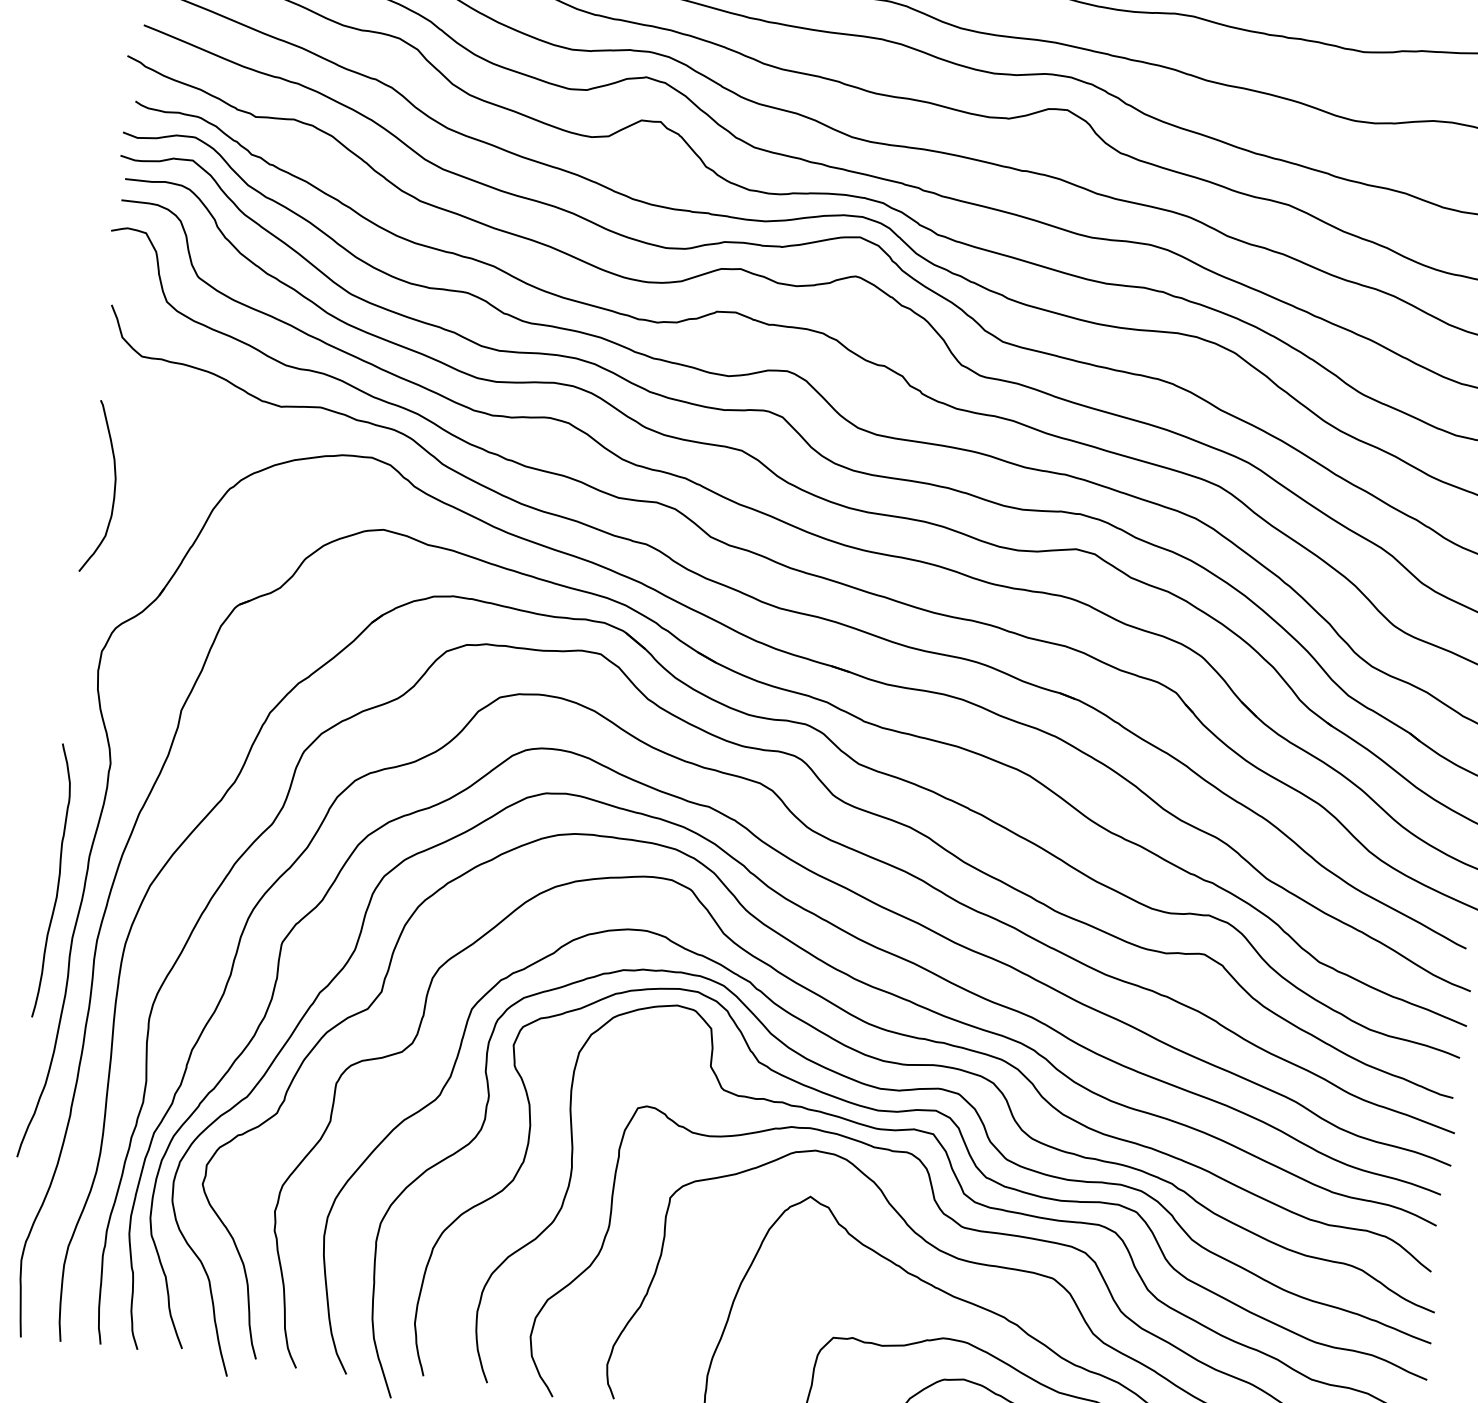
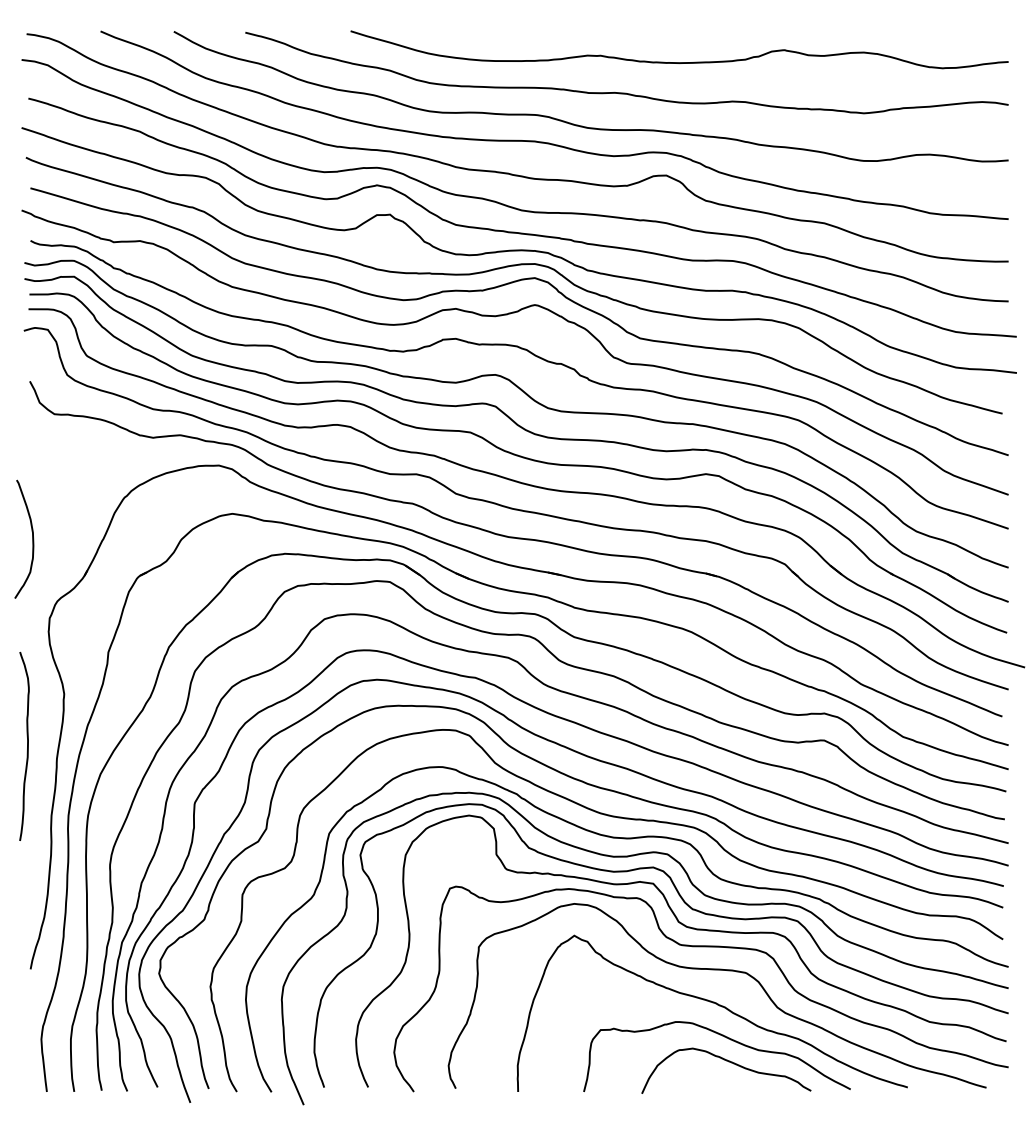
curve: (114, 487) -> (32, 538), moved
curve: (58, 880) -> (27, 745), moved

